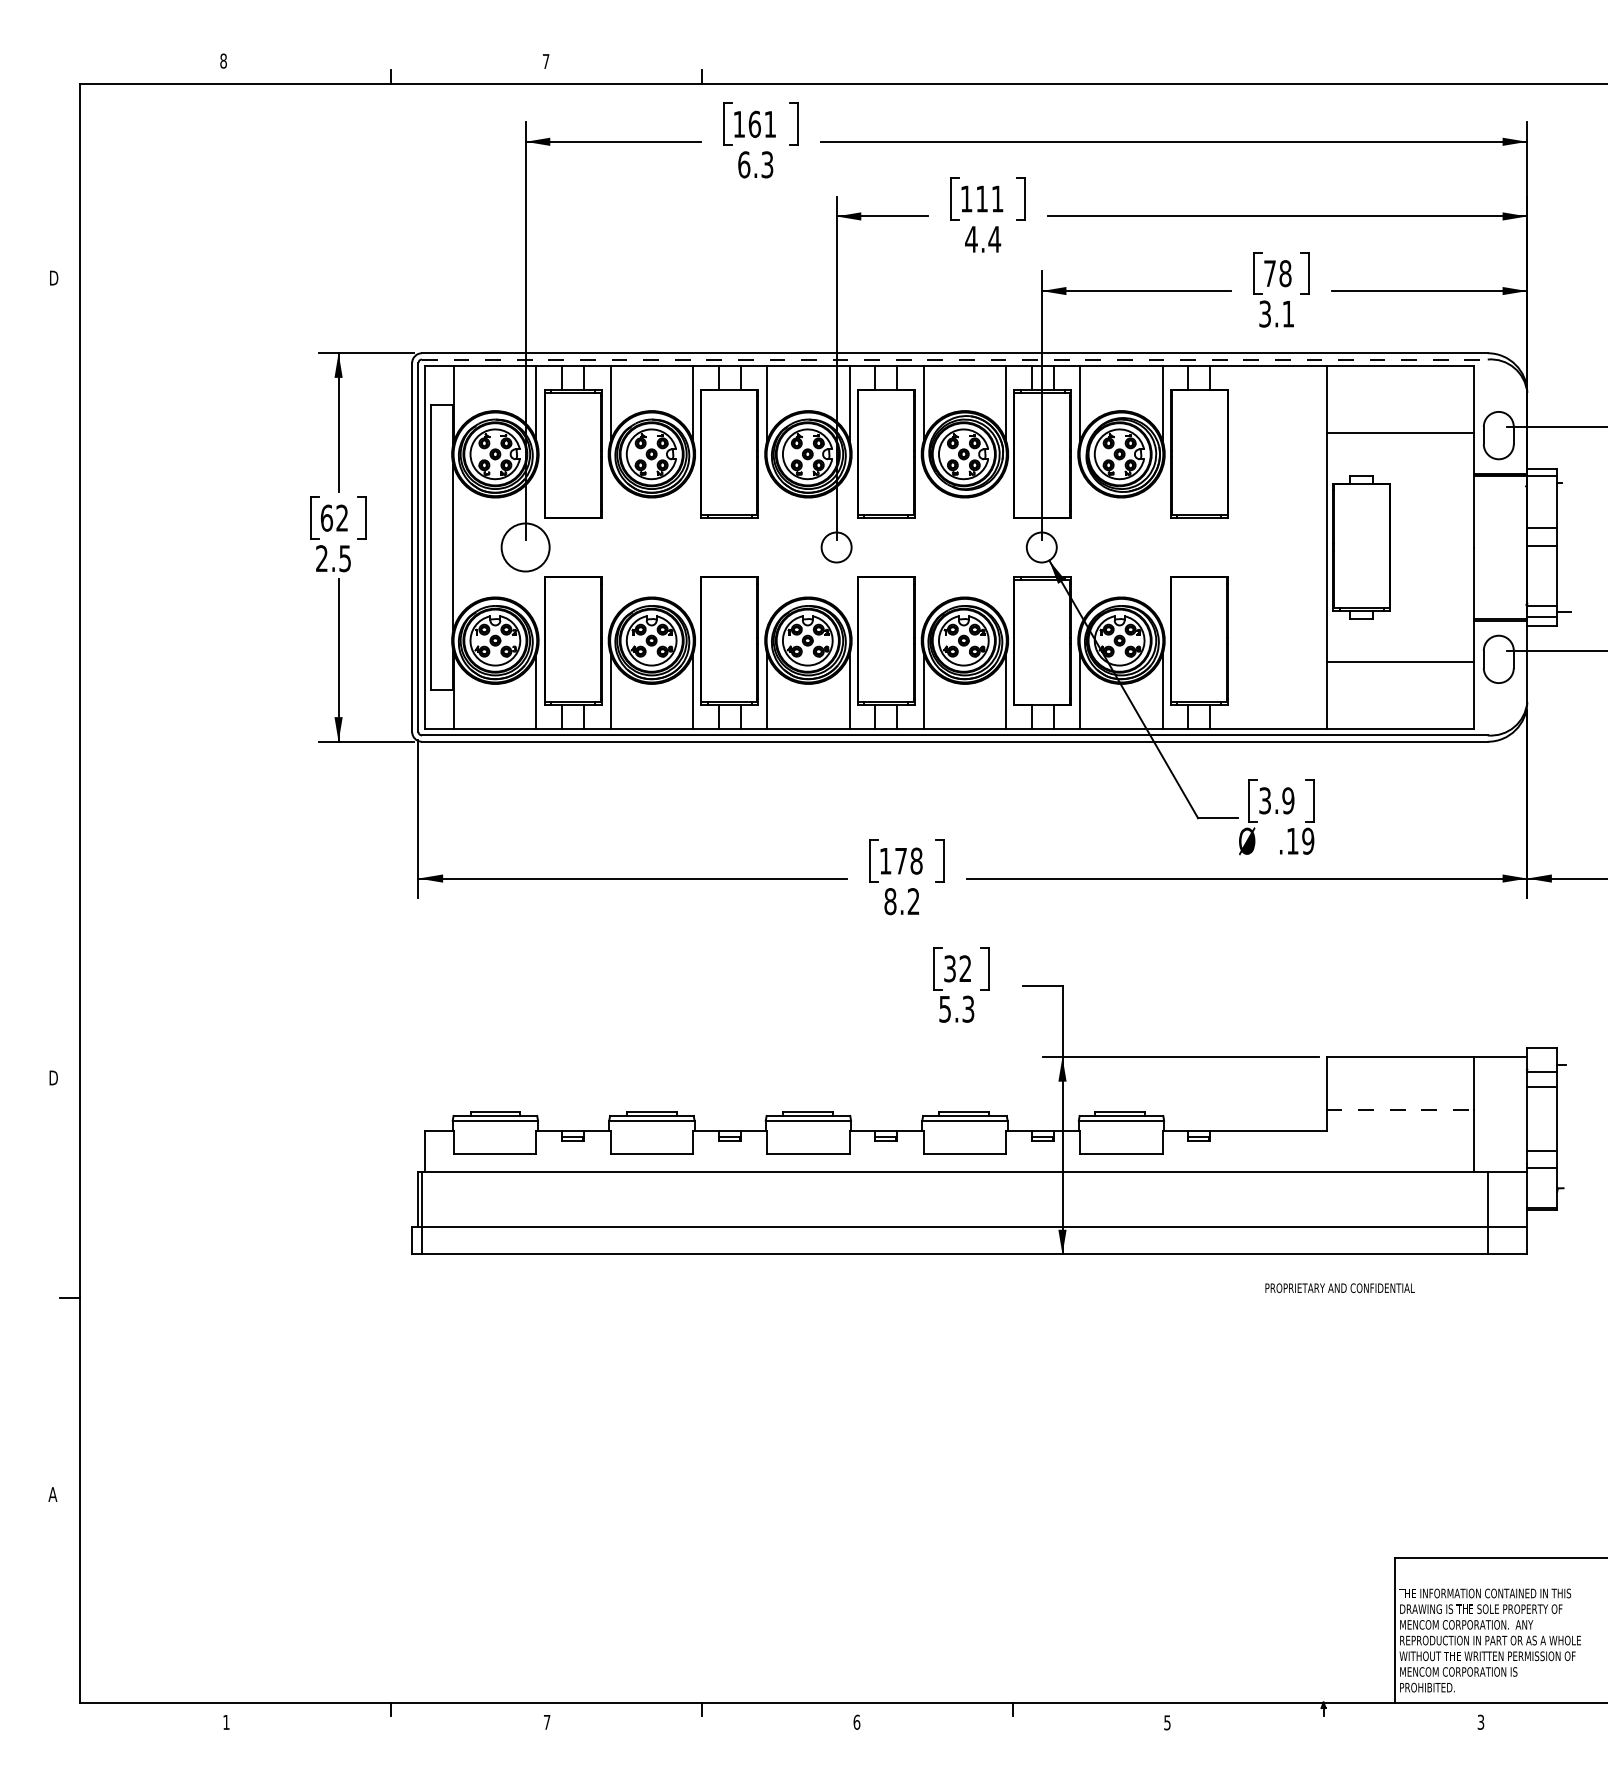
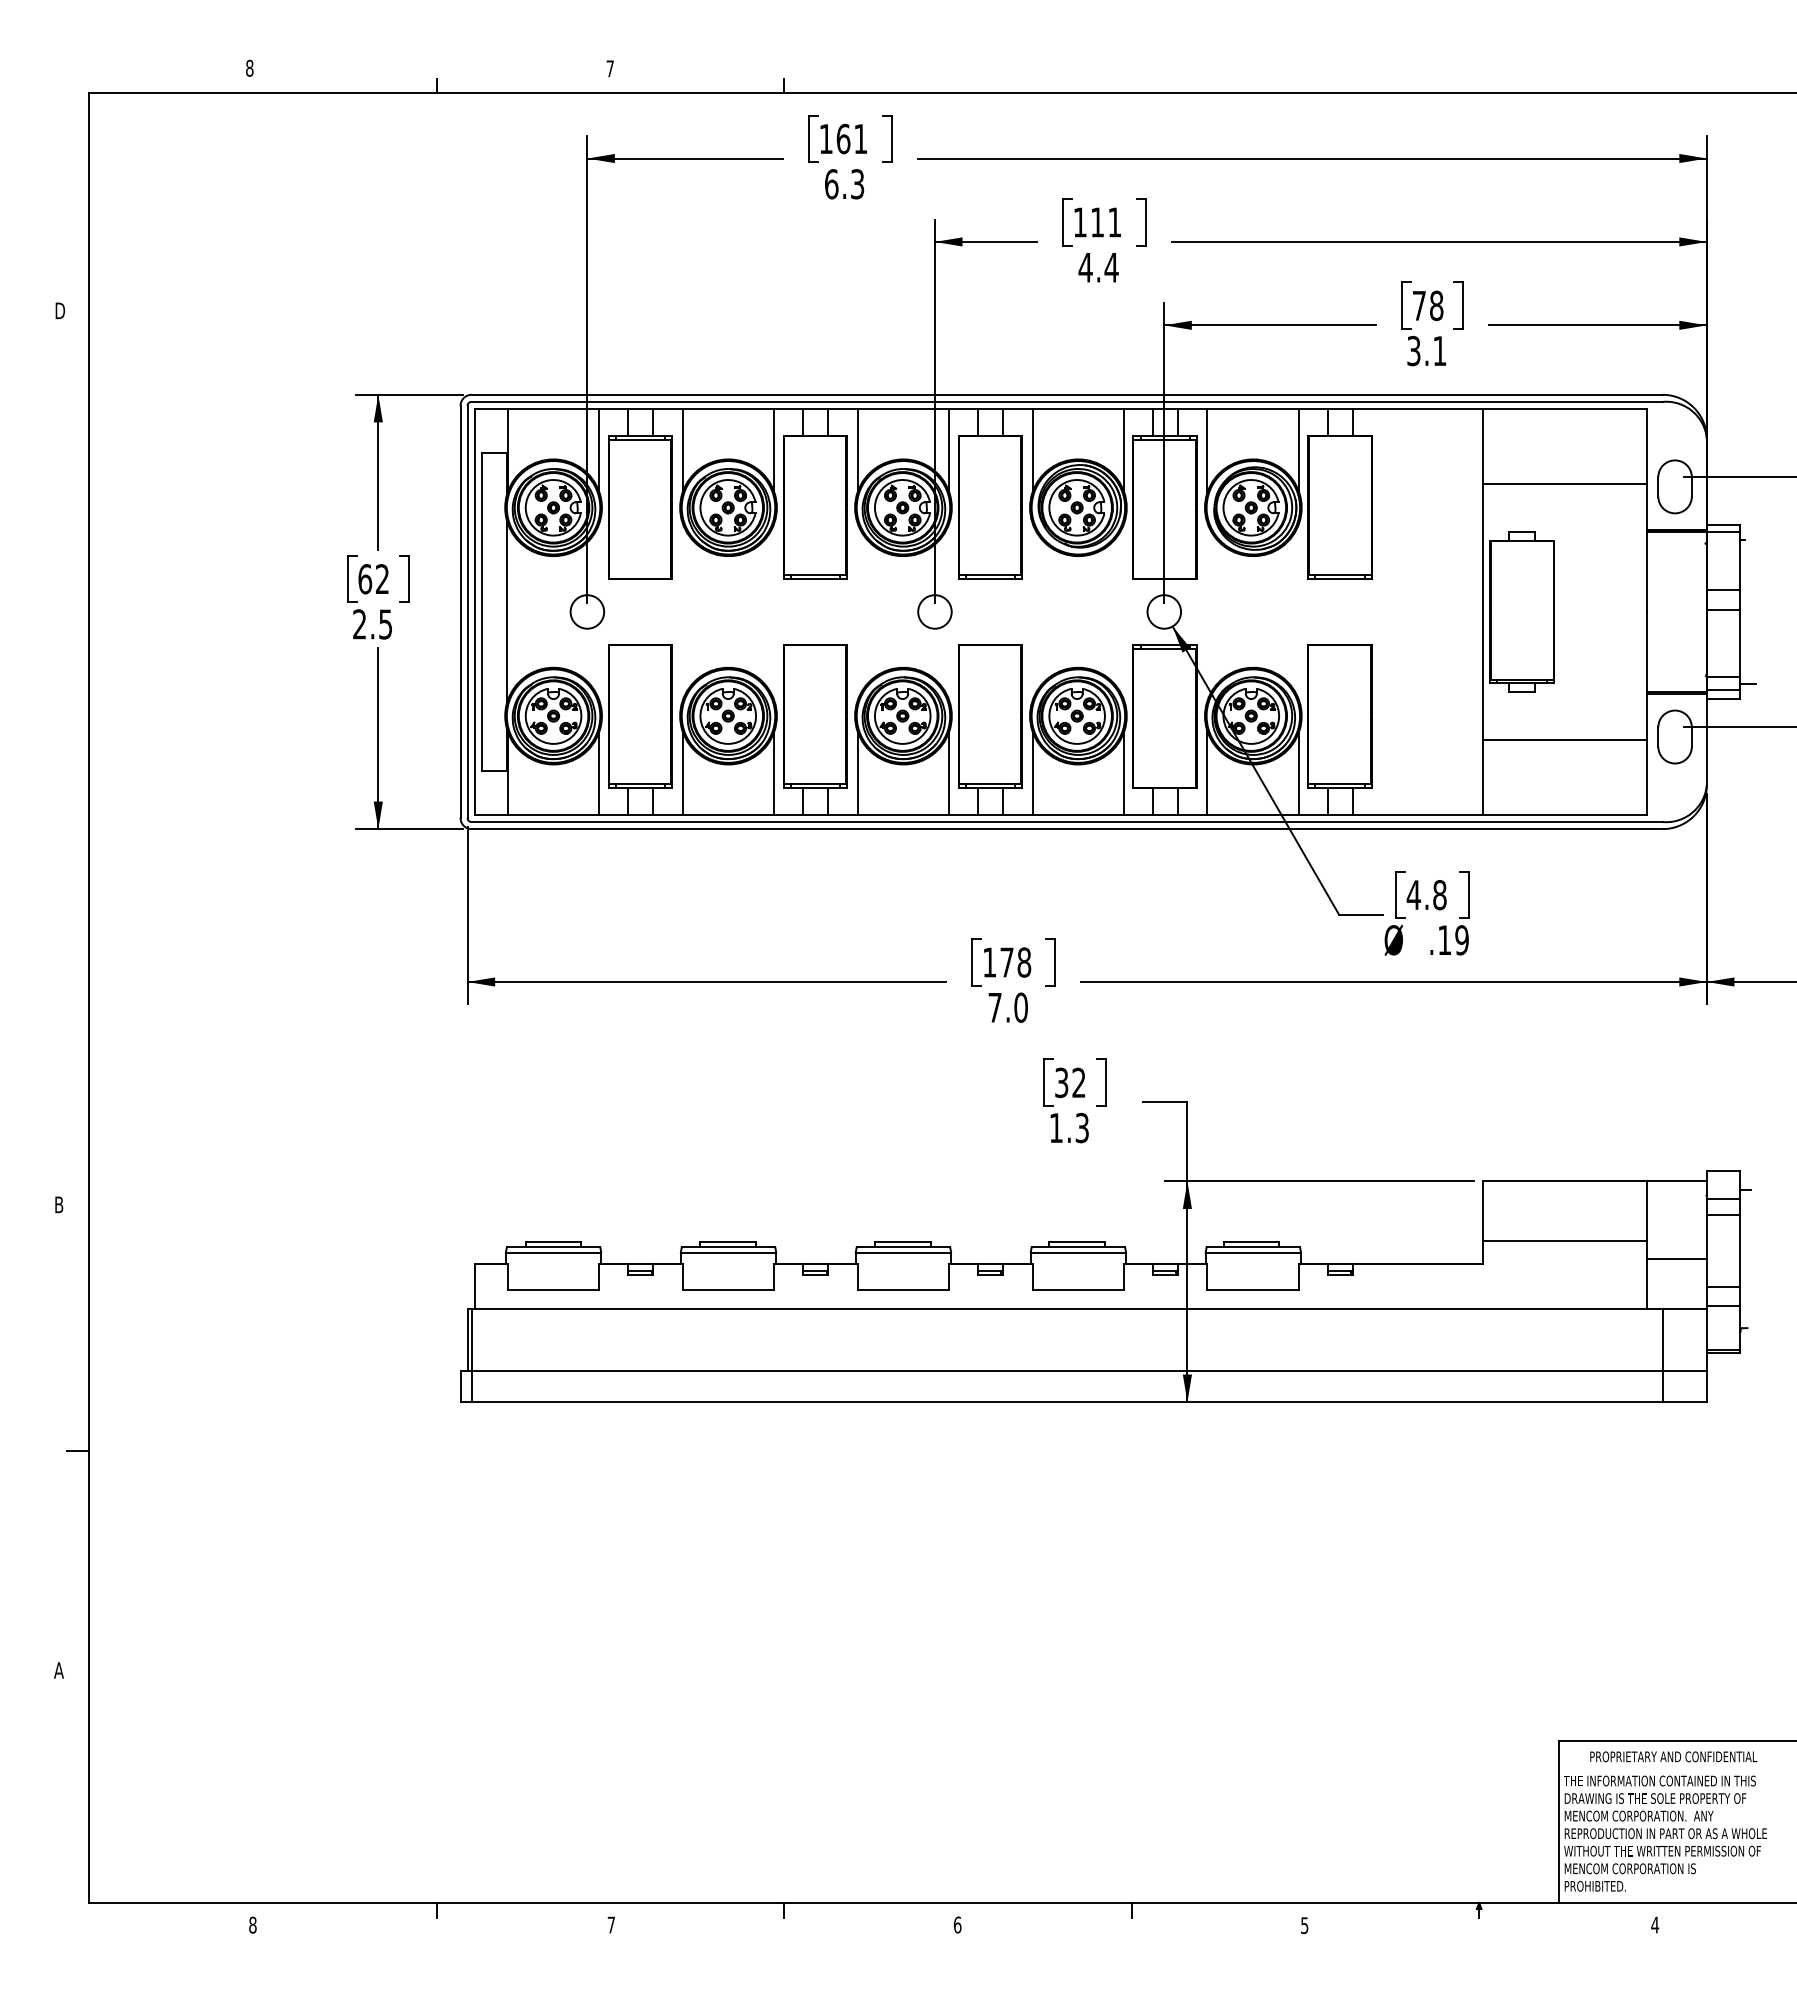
line: (955, 359) -> (1067, 401), dashed -> solid
circle: (525, 547) -> (587, 611), size x0.62
text: (1276, 800) -> (1426, 894), 3.9 -> 4.8
text: (901, 901) -> (1007, 1007), 8.2 -> 7.0
text: (944, 1009) -> (1055, 1128), 5.3 -> 1.3
text: (54, 1077) -> (60, 1204), D -> B
line: (1400, 1109) -> (1565, 1240), dashed -> solid
line: (1500, 1125) -> (1676, 1258), added
text: (1339, 1287) -> (1673, 1756), moved
text: (226, 1721) -> (252, 1924), 1 -> 8
text: (1481, 1721) -> (1655, 1924), 3 -> 4

